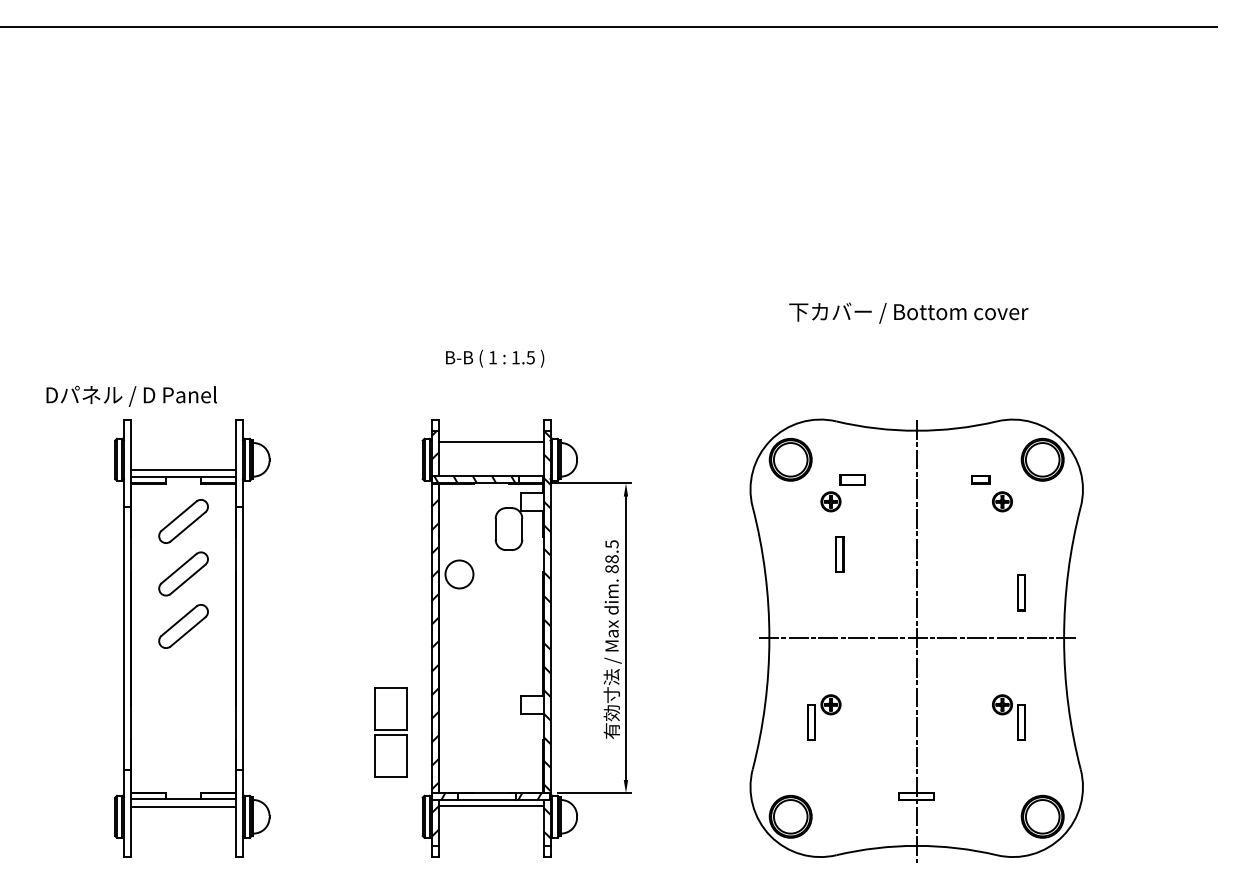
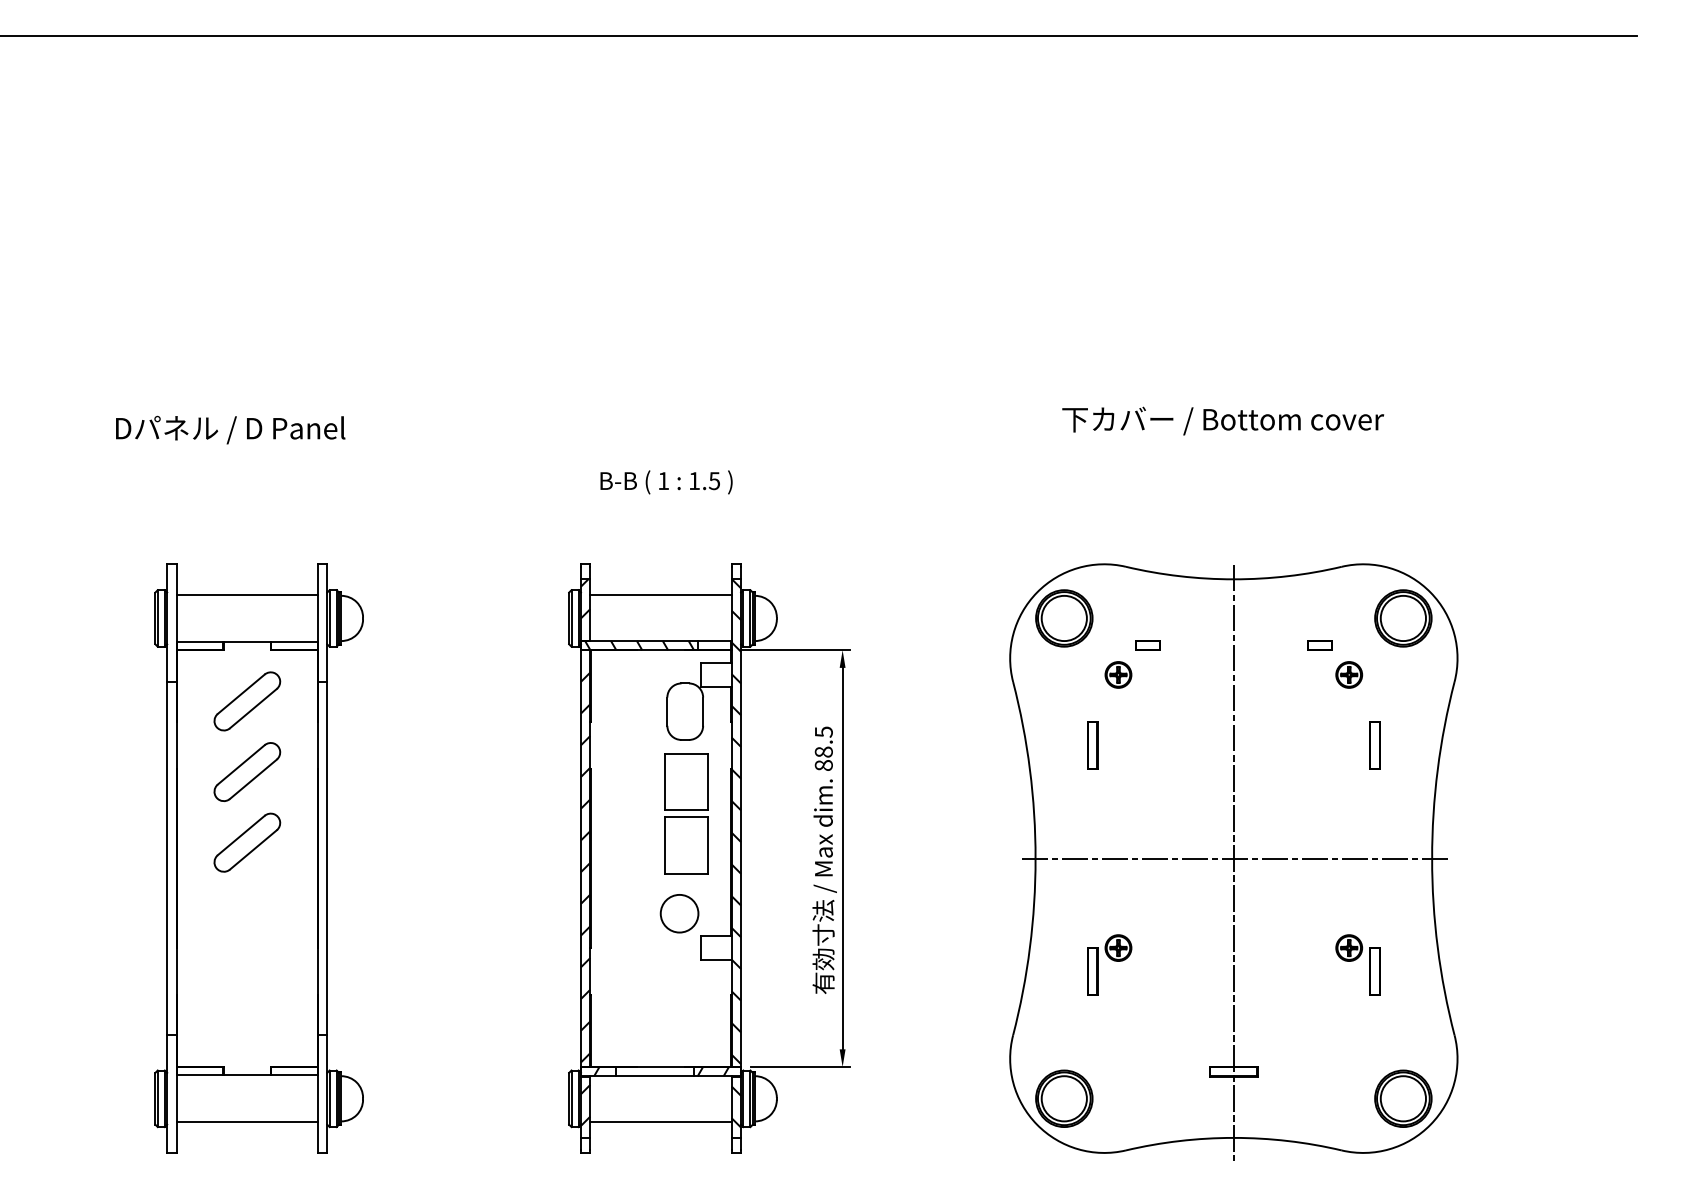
text: (131, 395) -> (230, 429), moved
line: (182, 469) -> (246, 594), moved
part: (852, 479) -> (1147, 645), size x0.71
part: (839, 554) -> (1092, 745), moved
circle: (459, 574) -> (679, 913), moved
part: (1021, 592) -> (1374, 745), moved
part: (391, 732) -> (686, 813), moved
line: (182, 806) -> (246, 1122), moved
line: (490, 806) -> (660, 1122), moved

